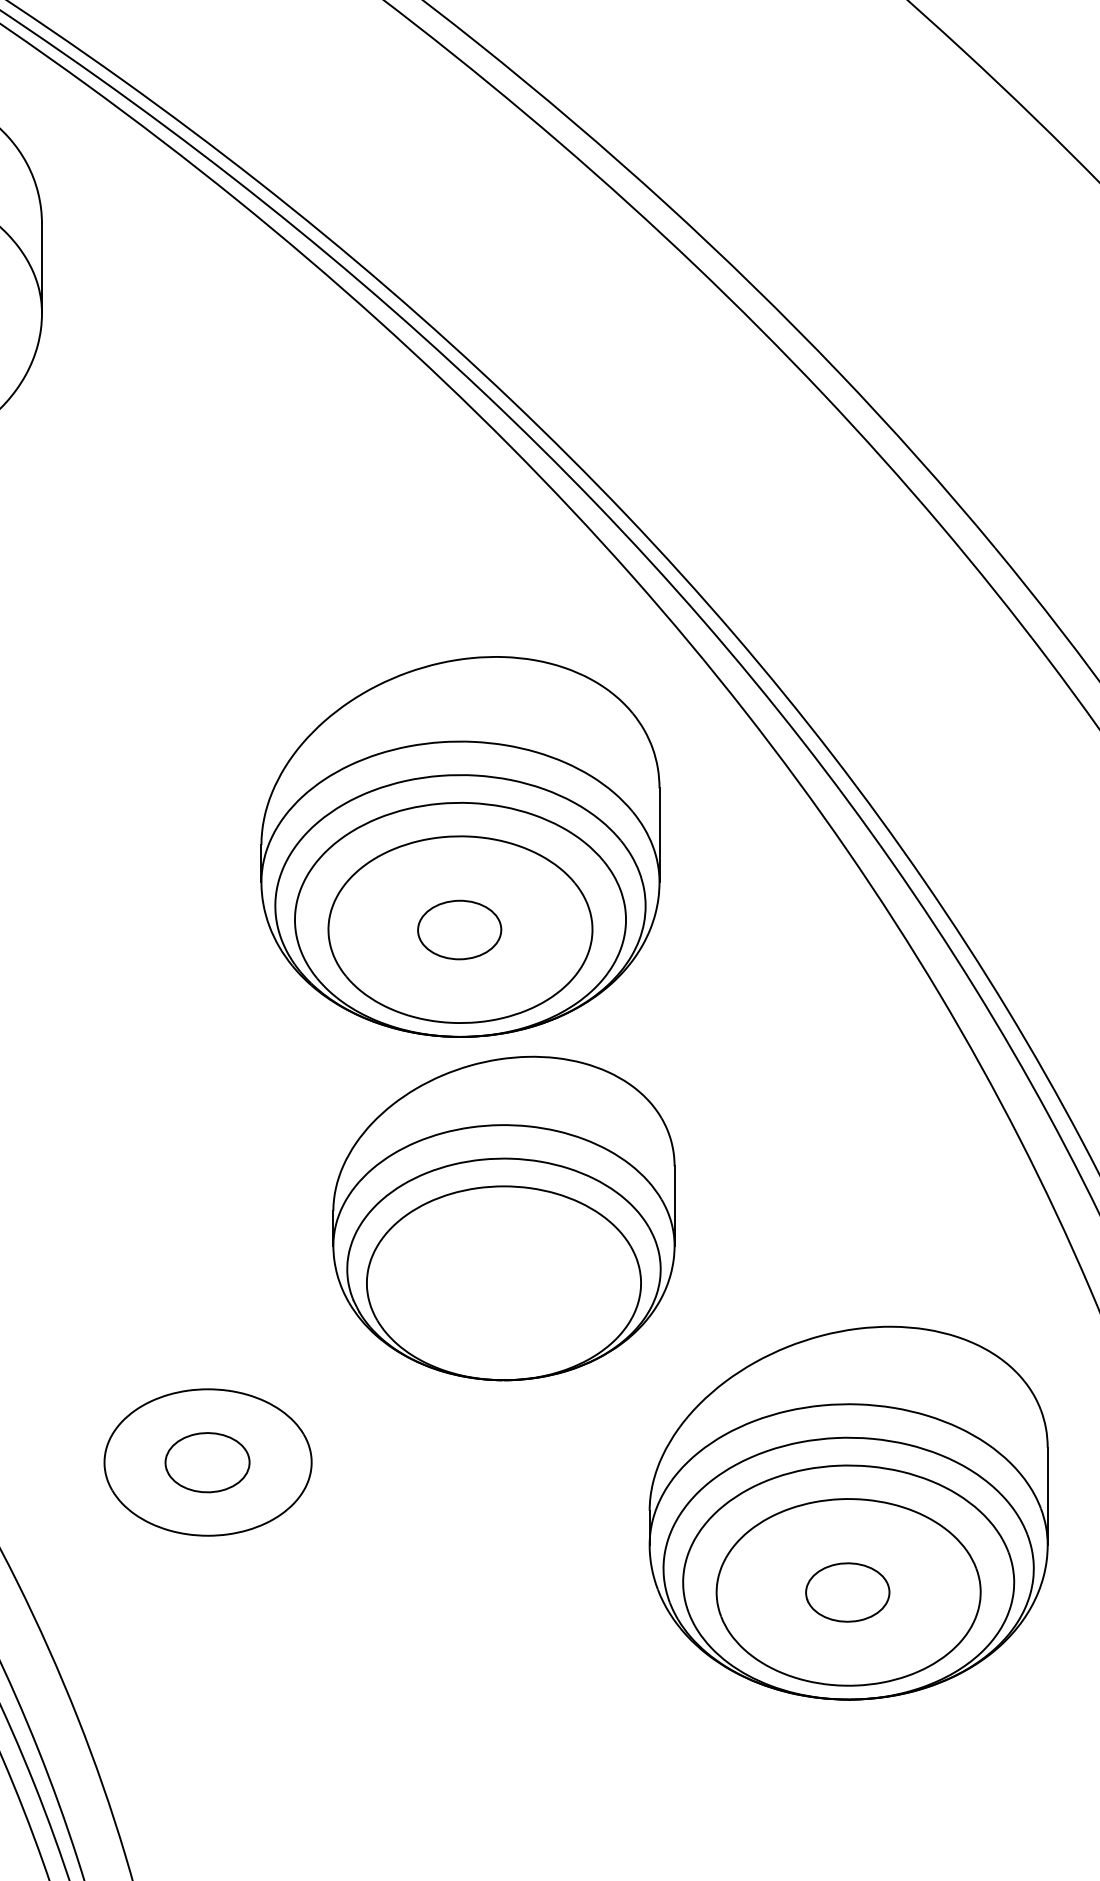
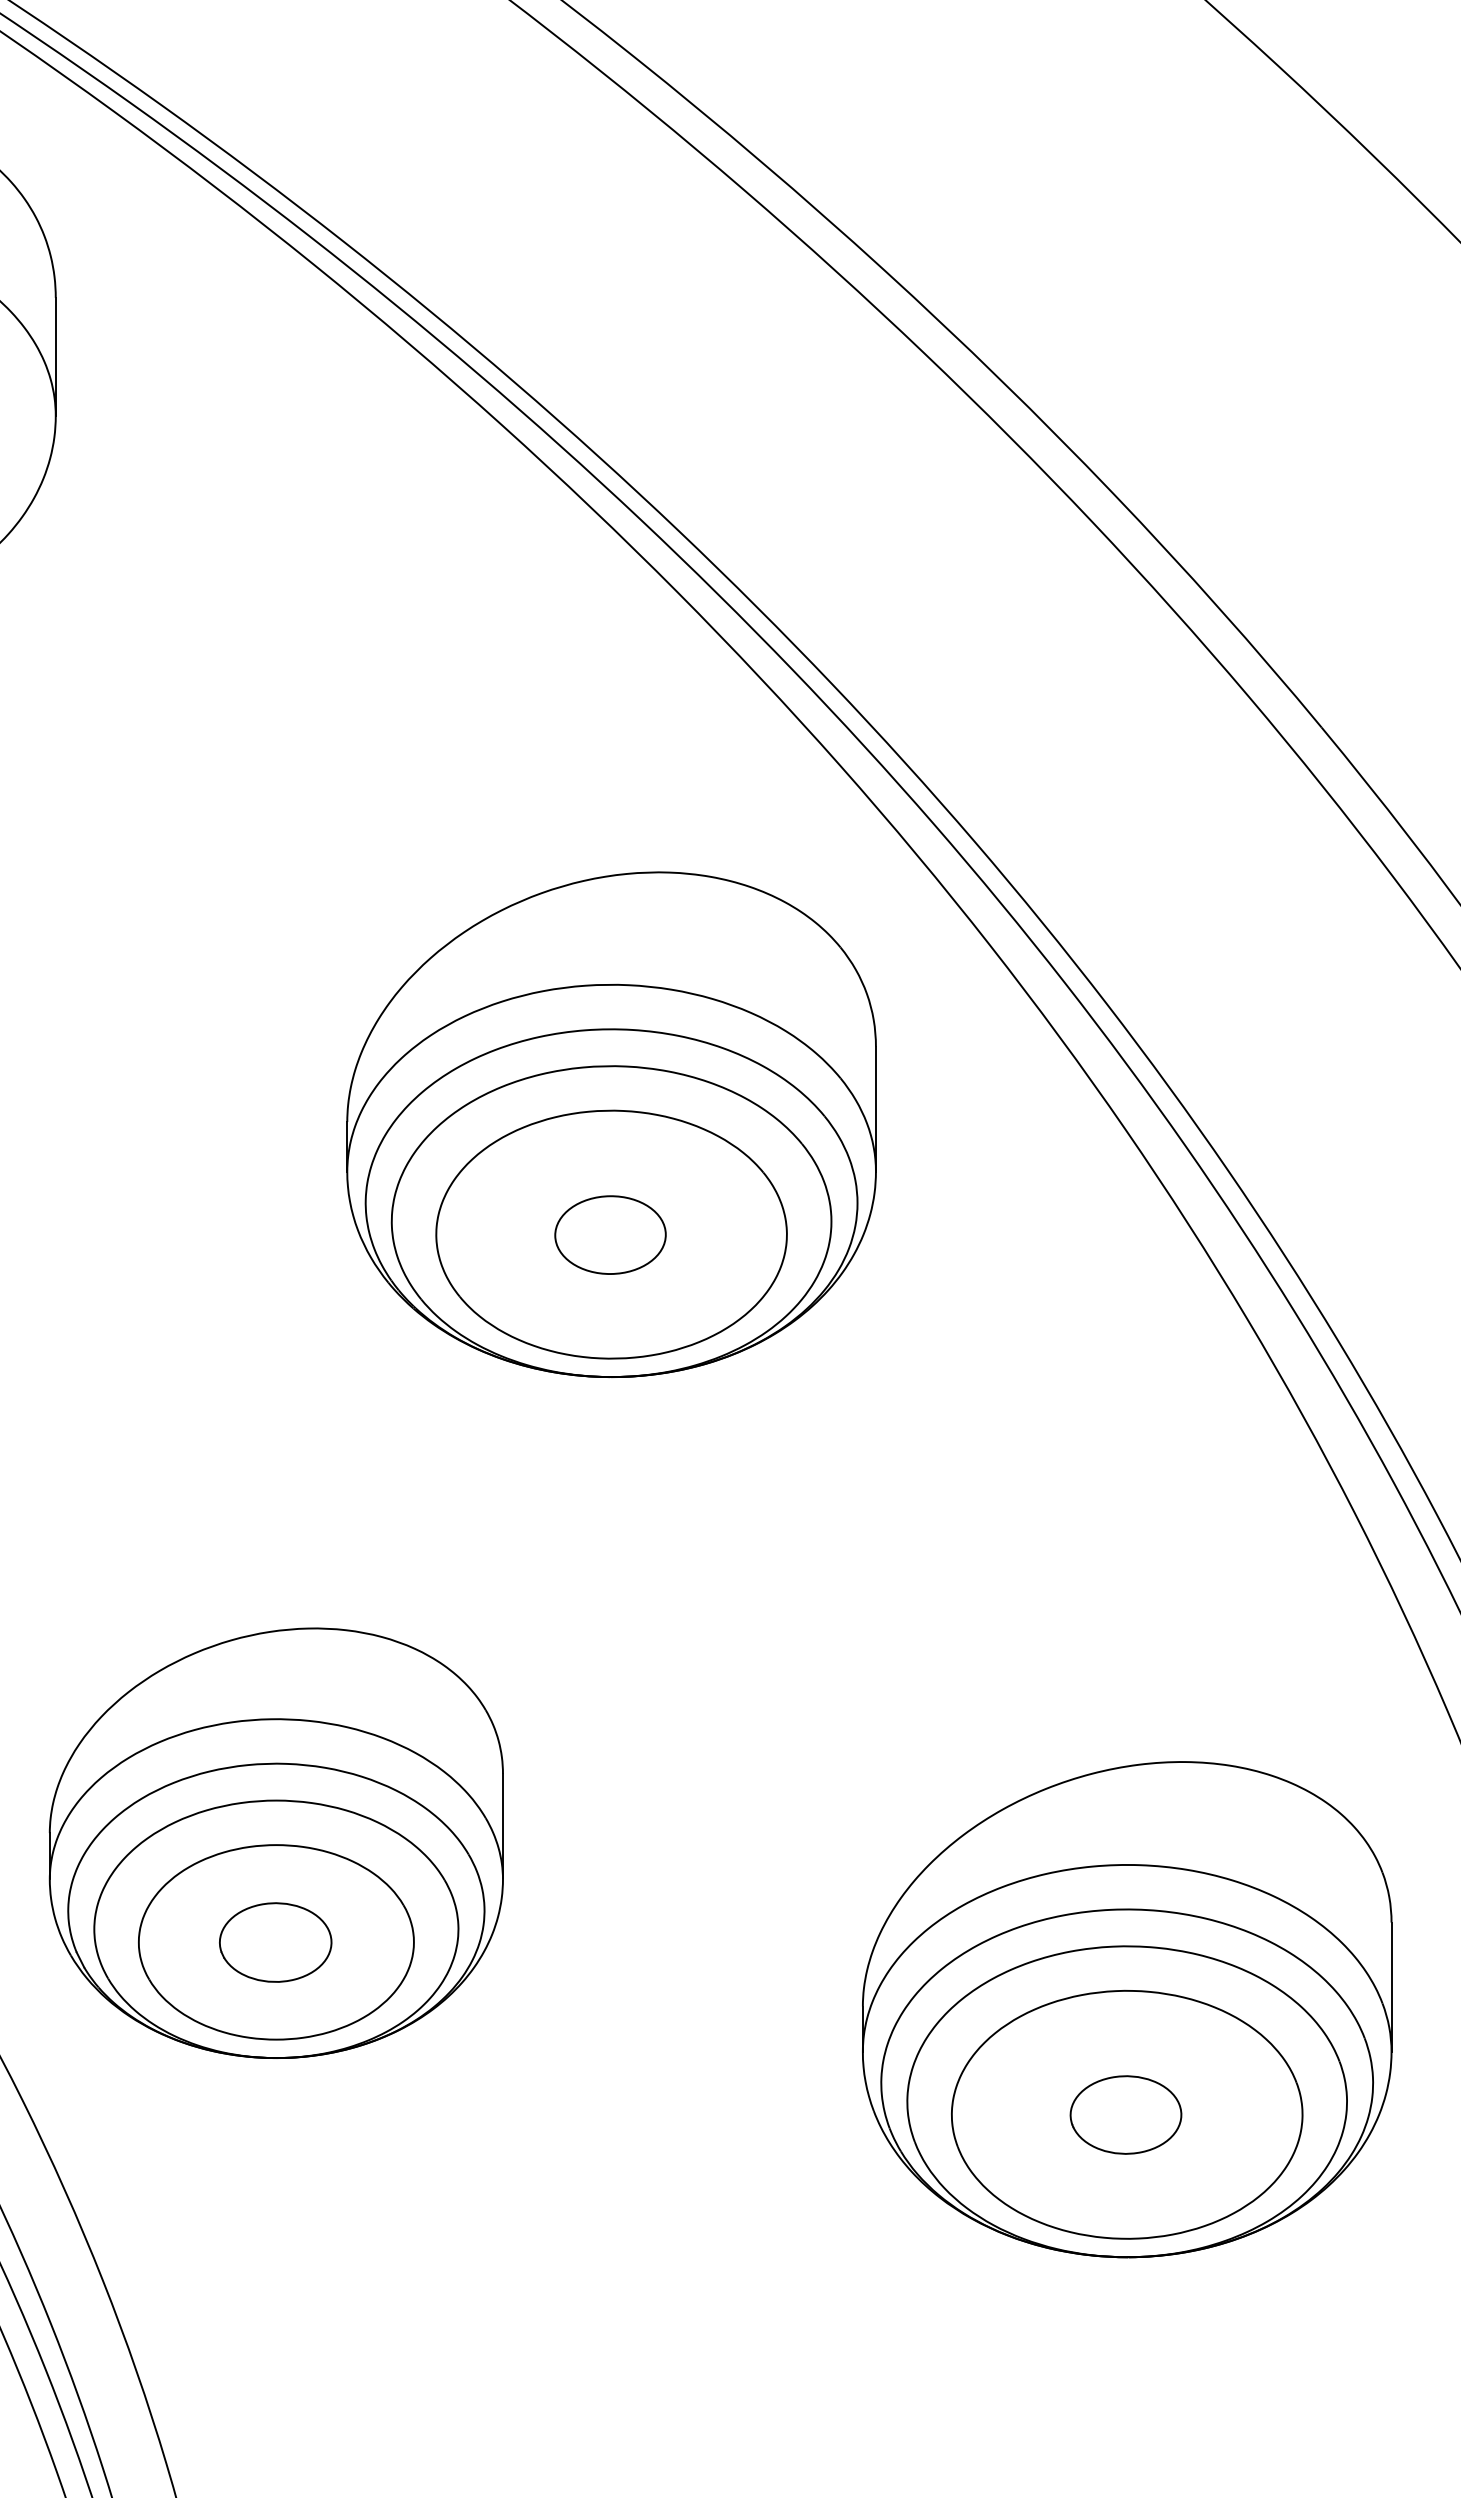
part: (503, 1217) -> (275, 1842), moved

